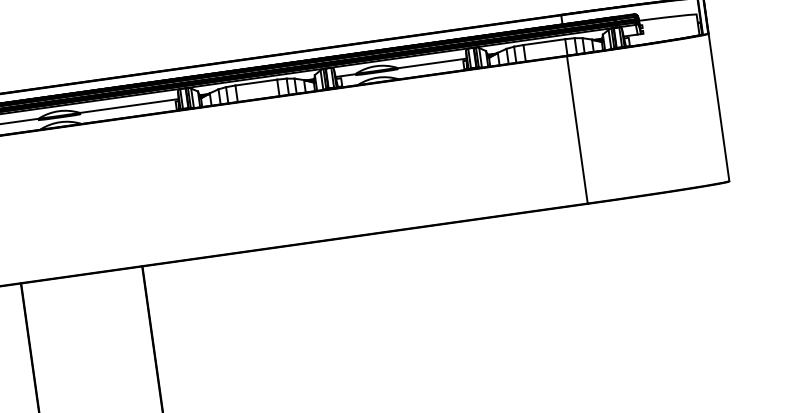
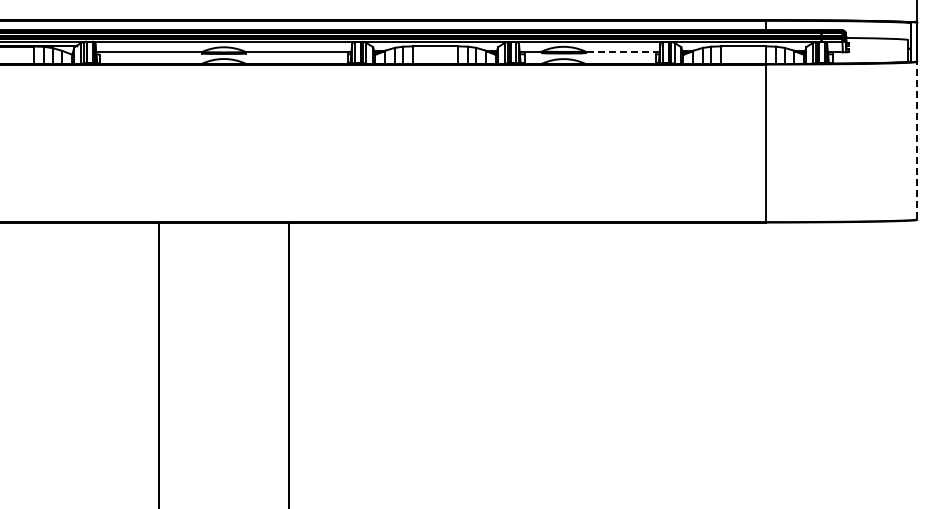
line: (431, 63) -> (622, 52), solid -> dashed
line: (719, 107) -> (917, 140), solid -> dashed

